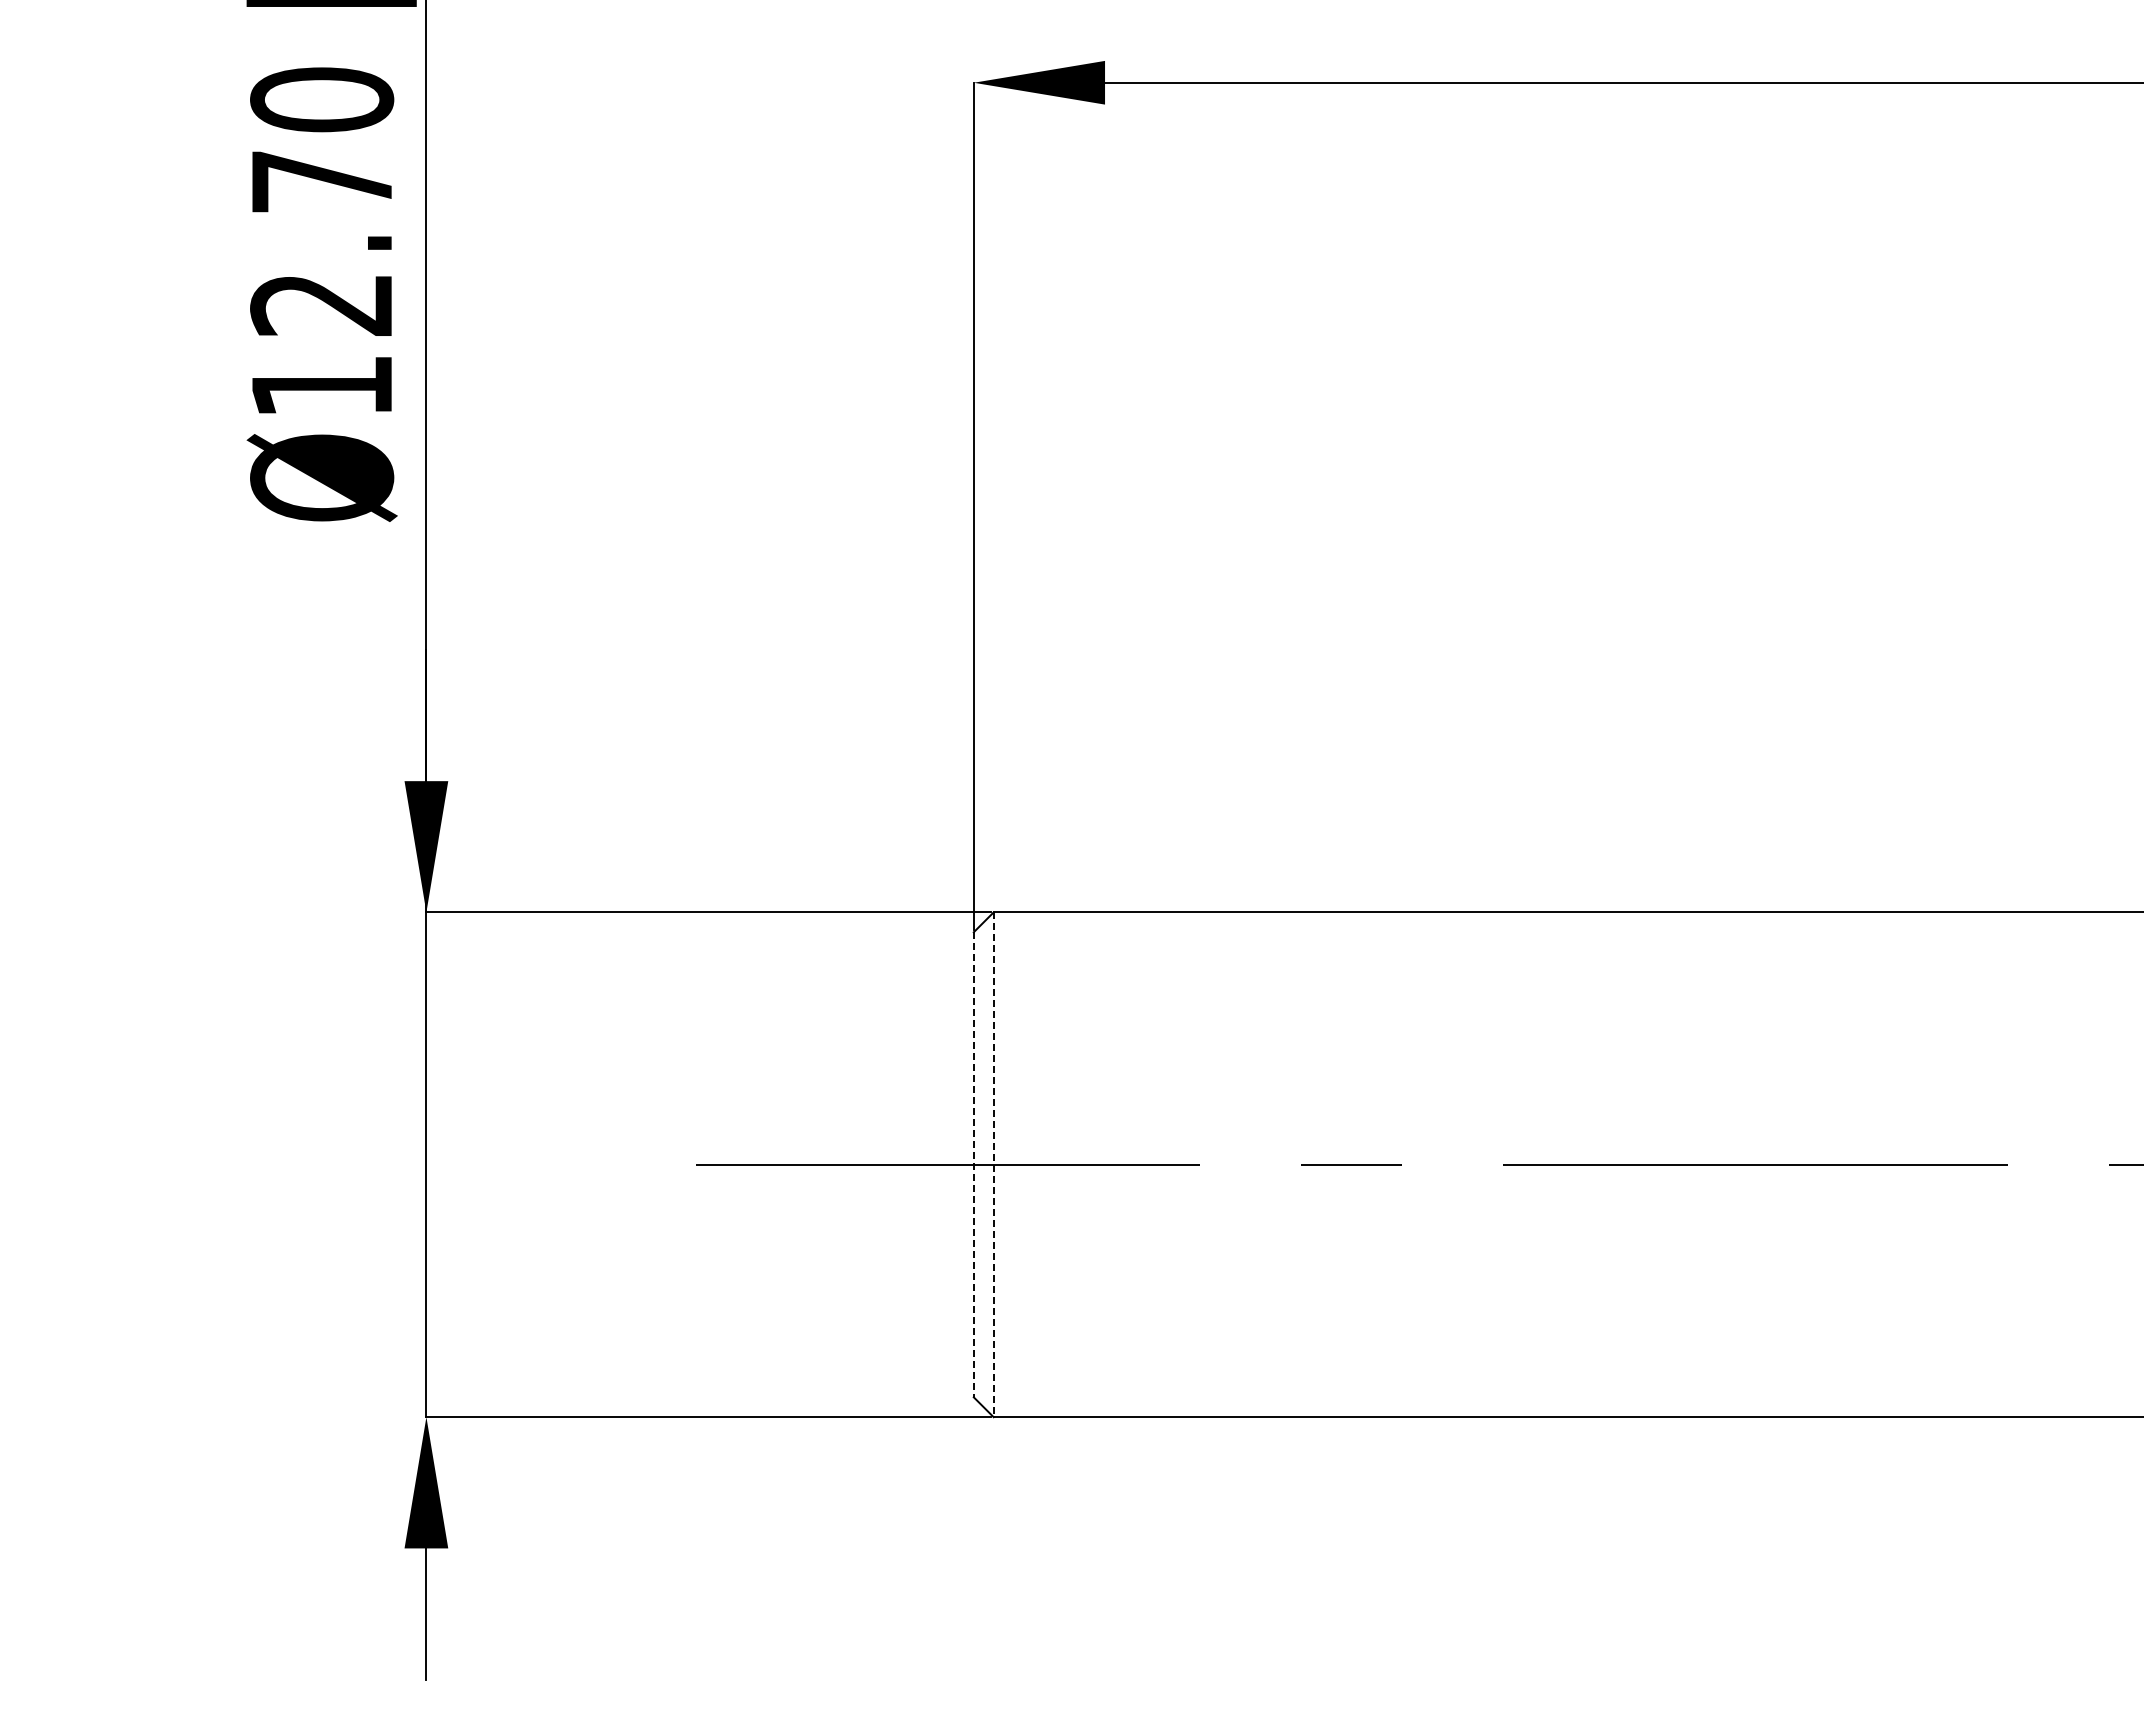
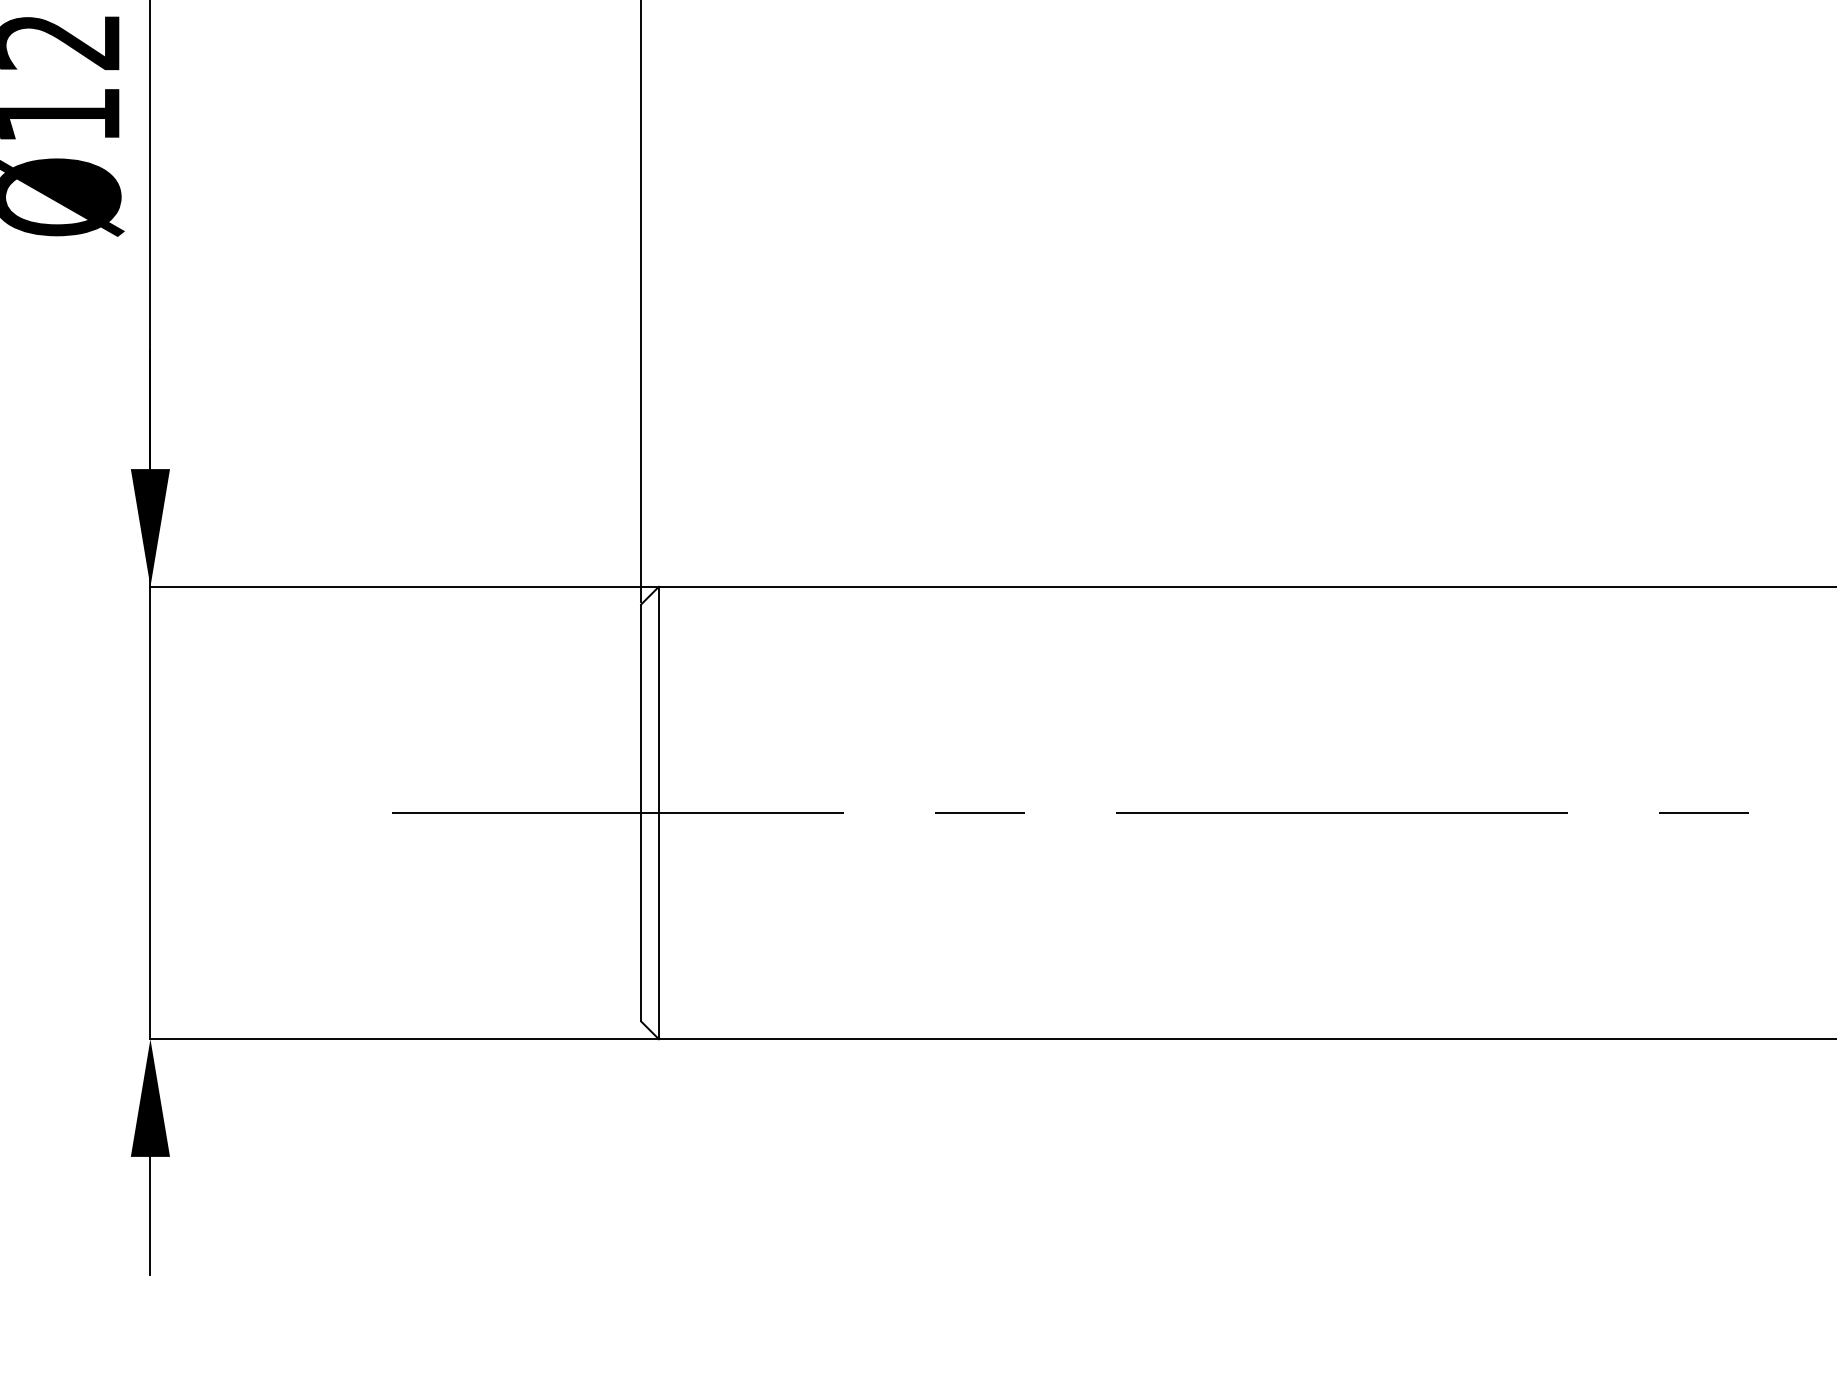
line: (973, 1164) -> (640, 812), dashed -> solid
line: (993, 1165) -> (658, 813), dashed -> solid

